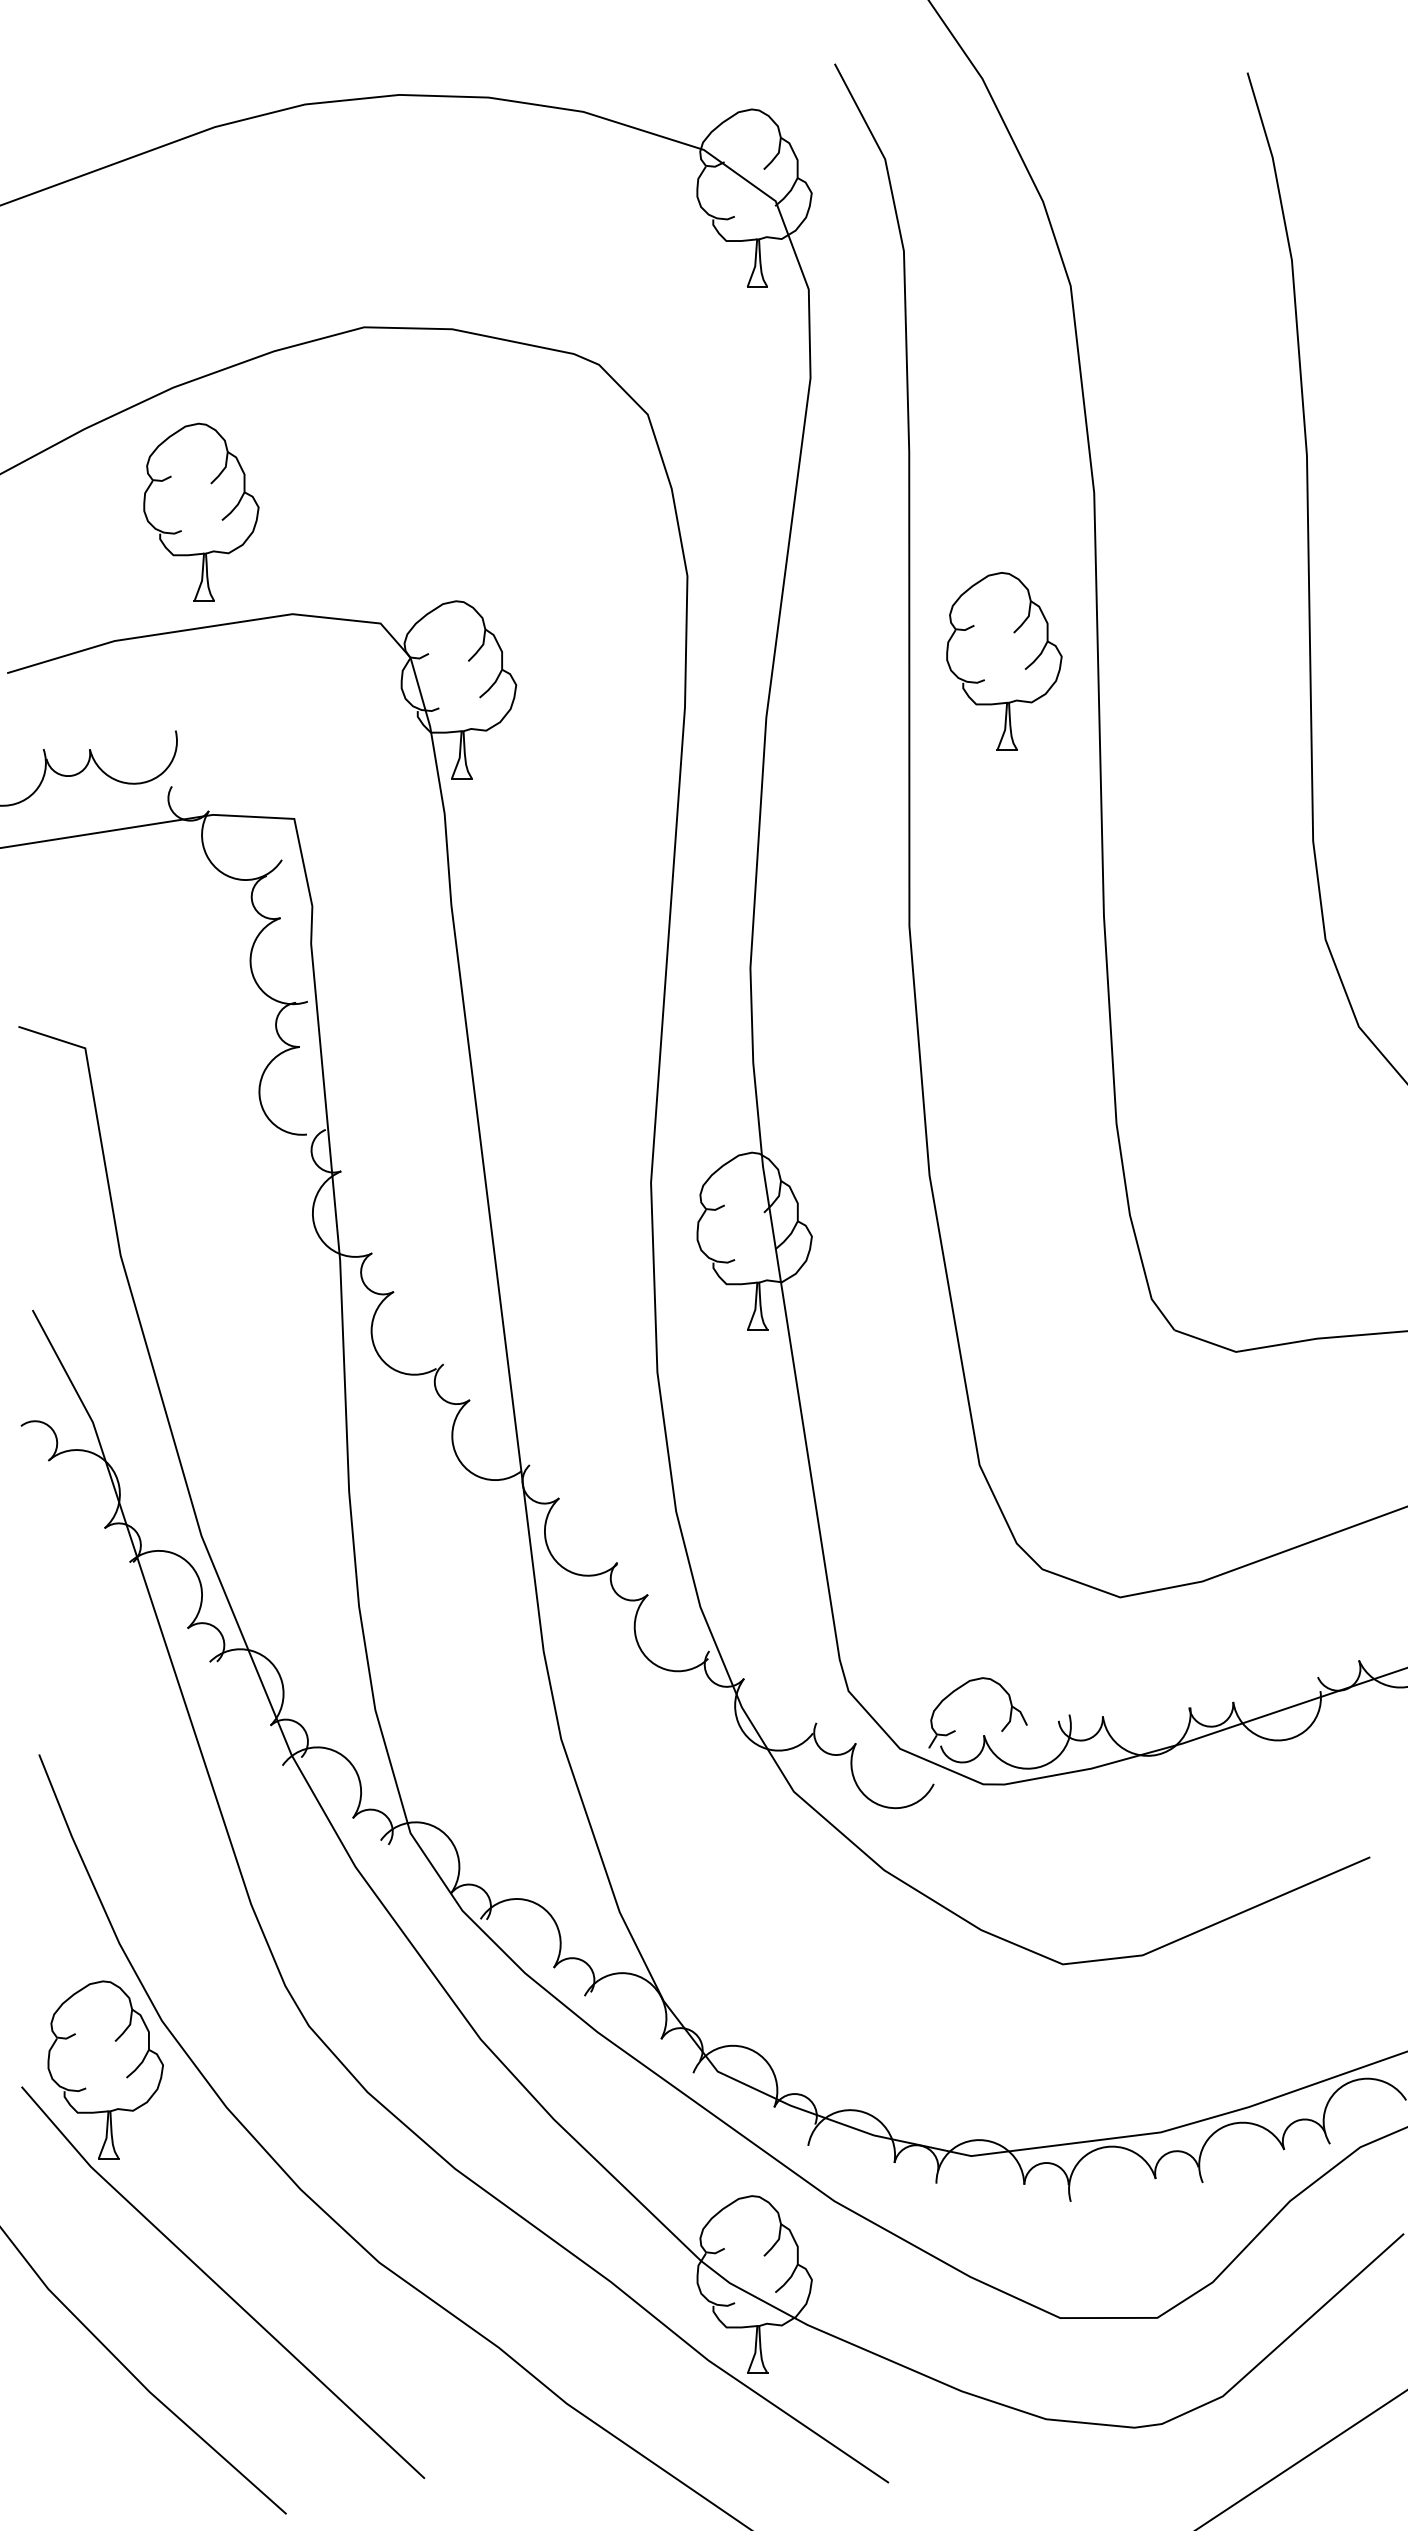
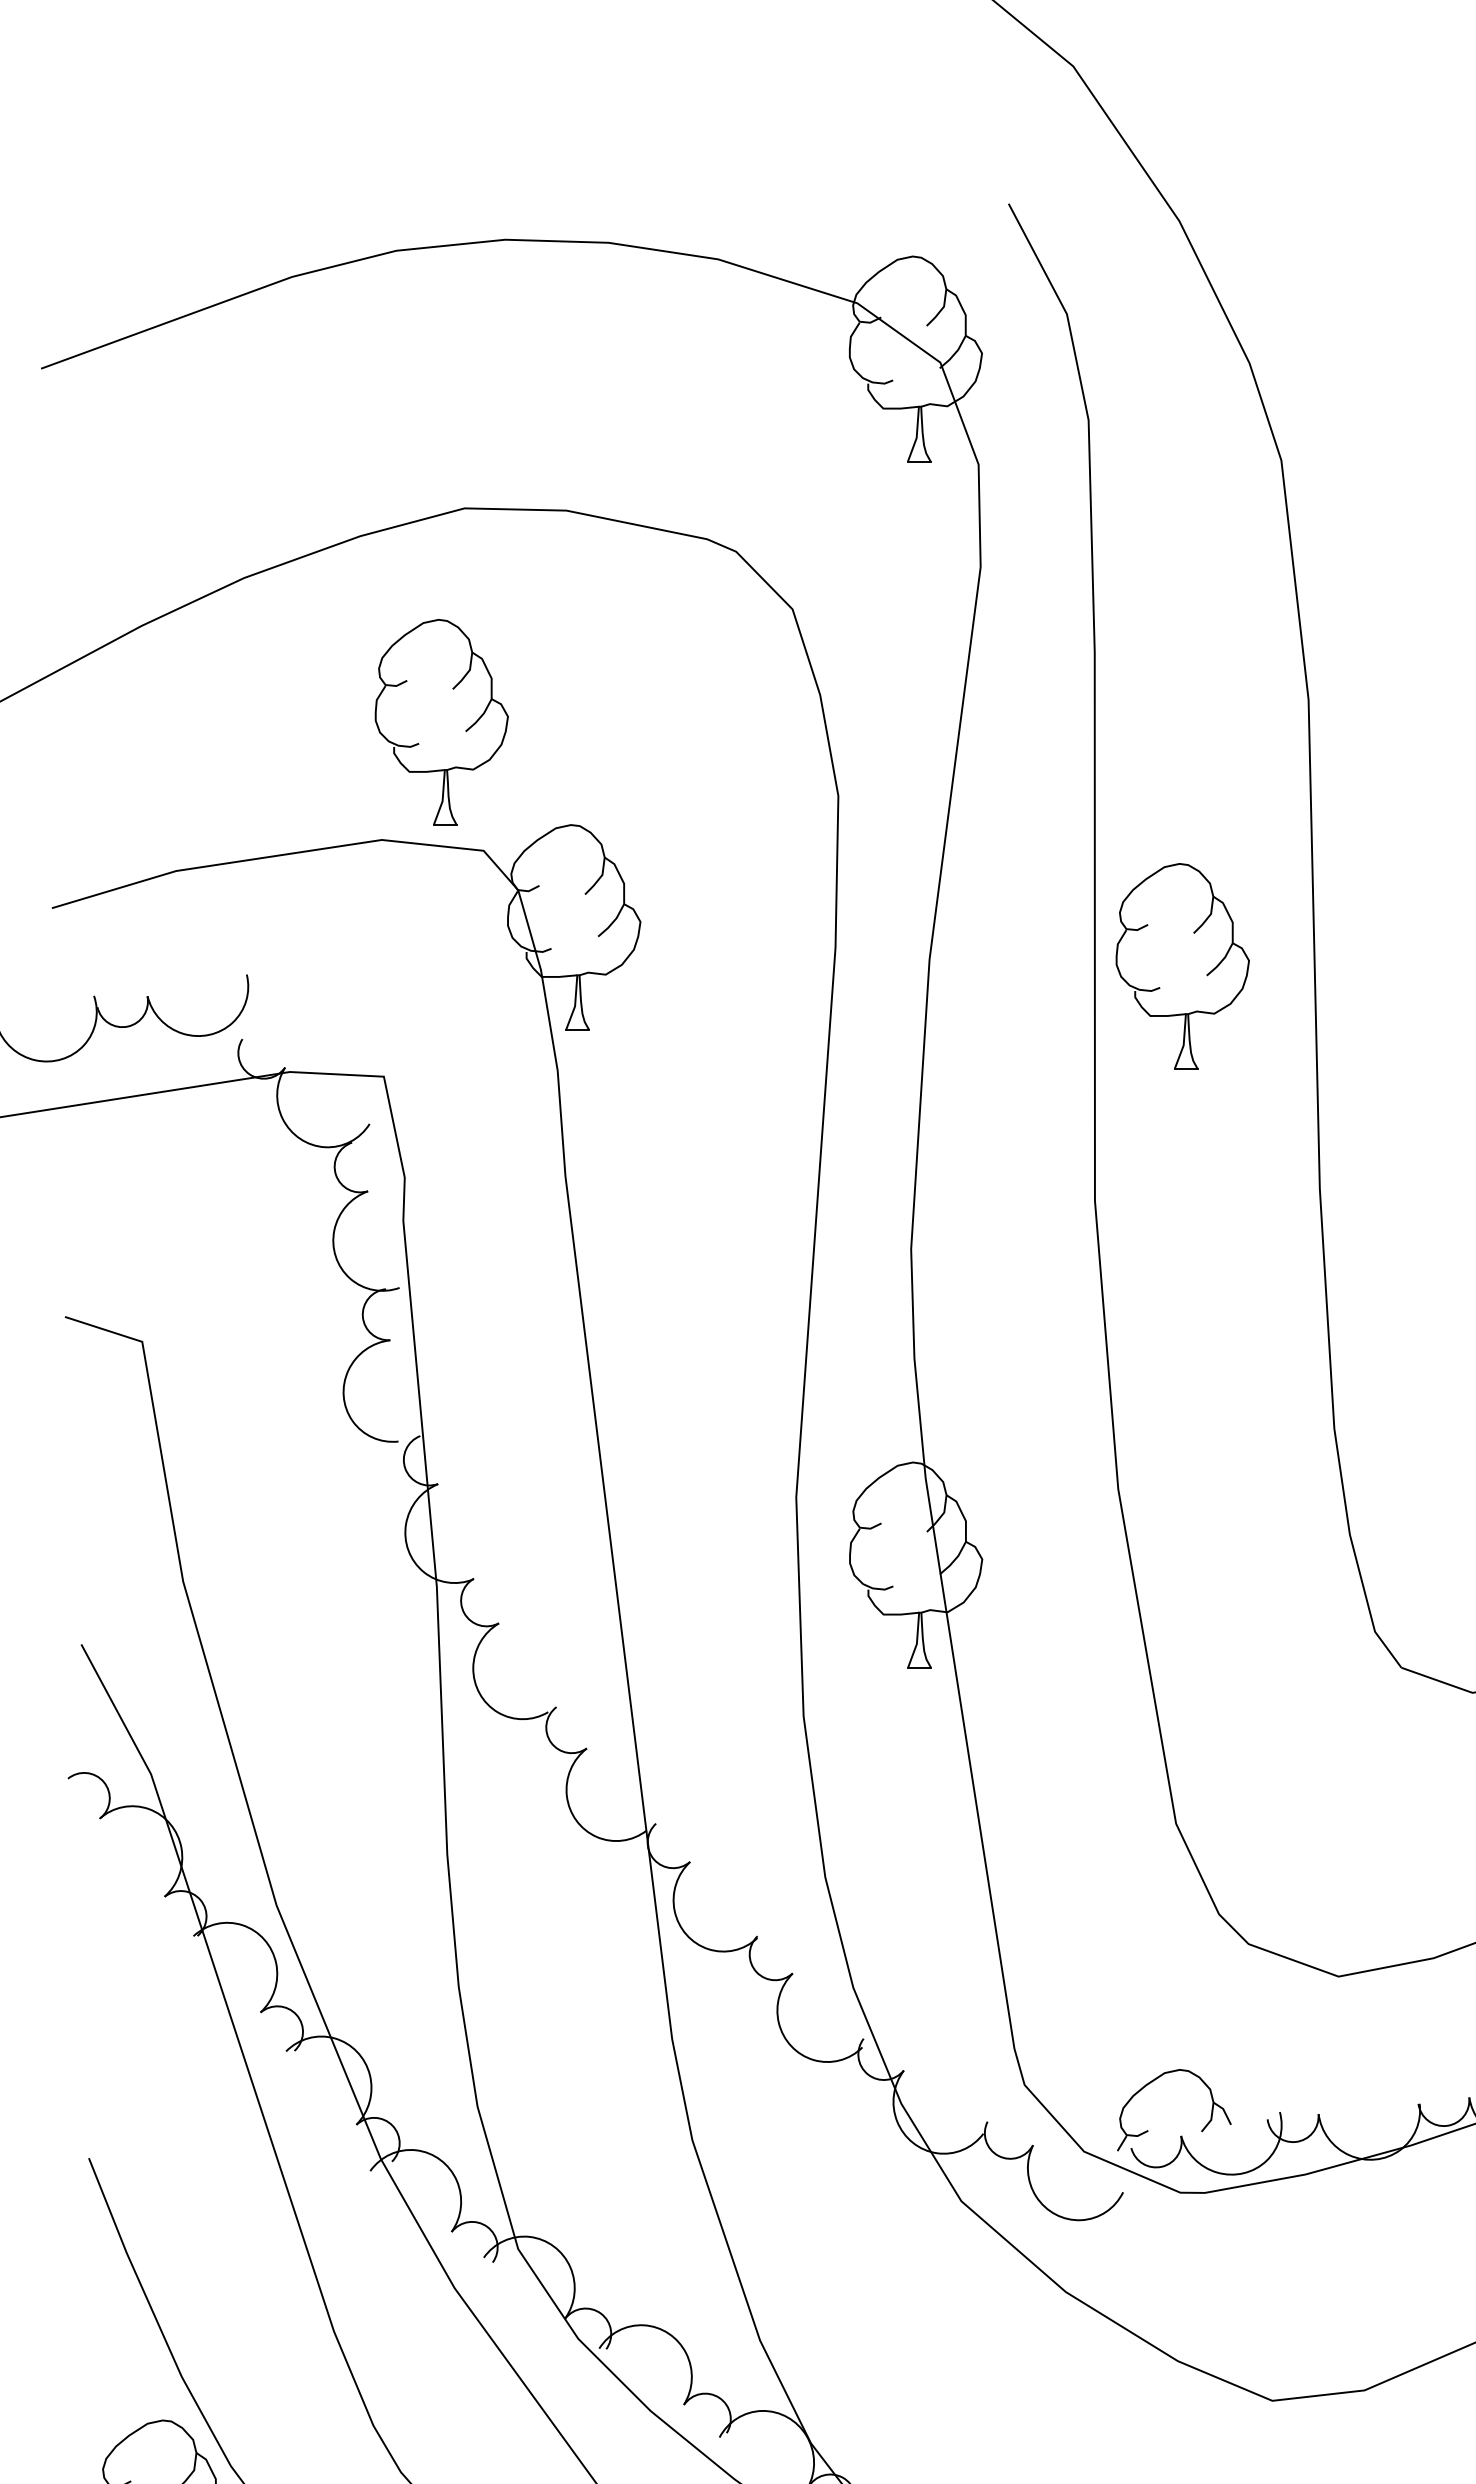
part: (201, 511) -> (441, 721), moved
part: (1004, 661) -> (1182, 966), moved

